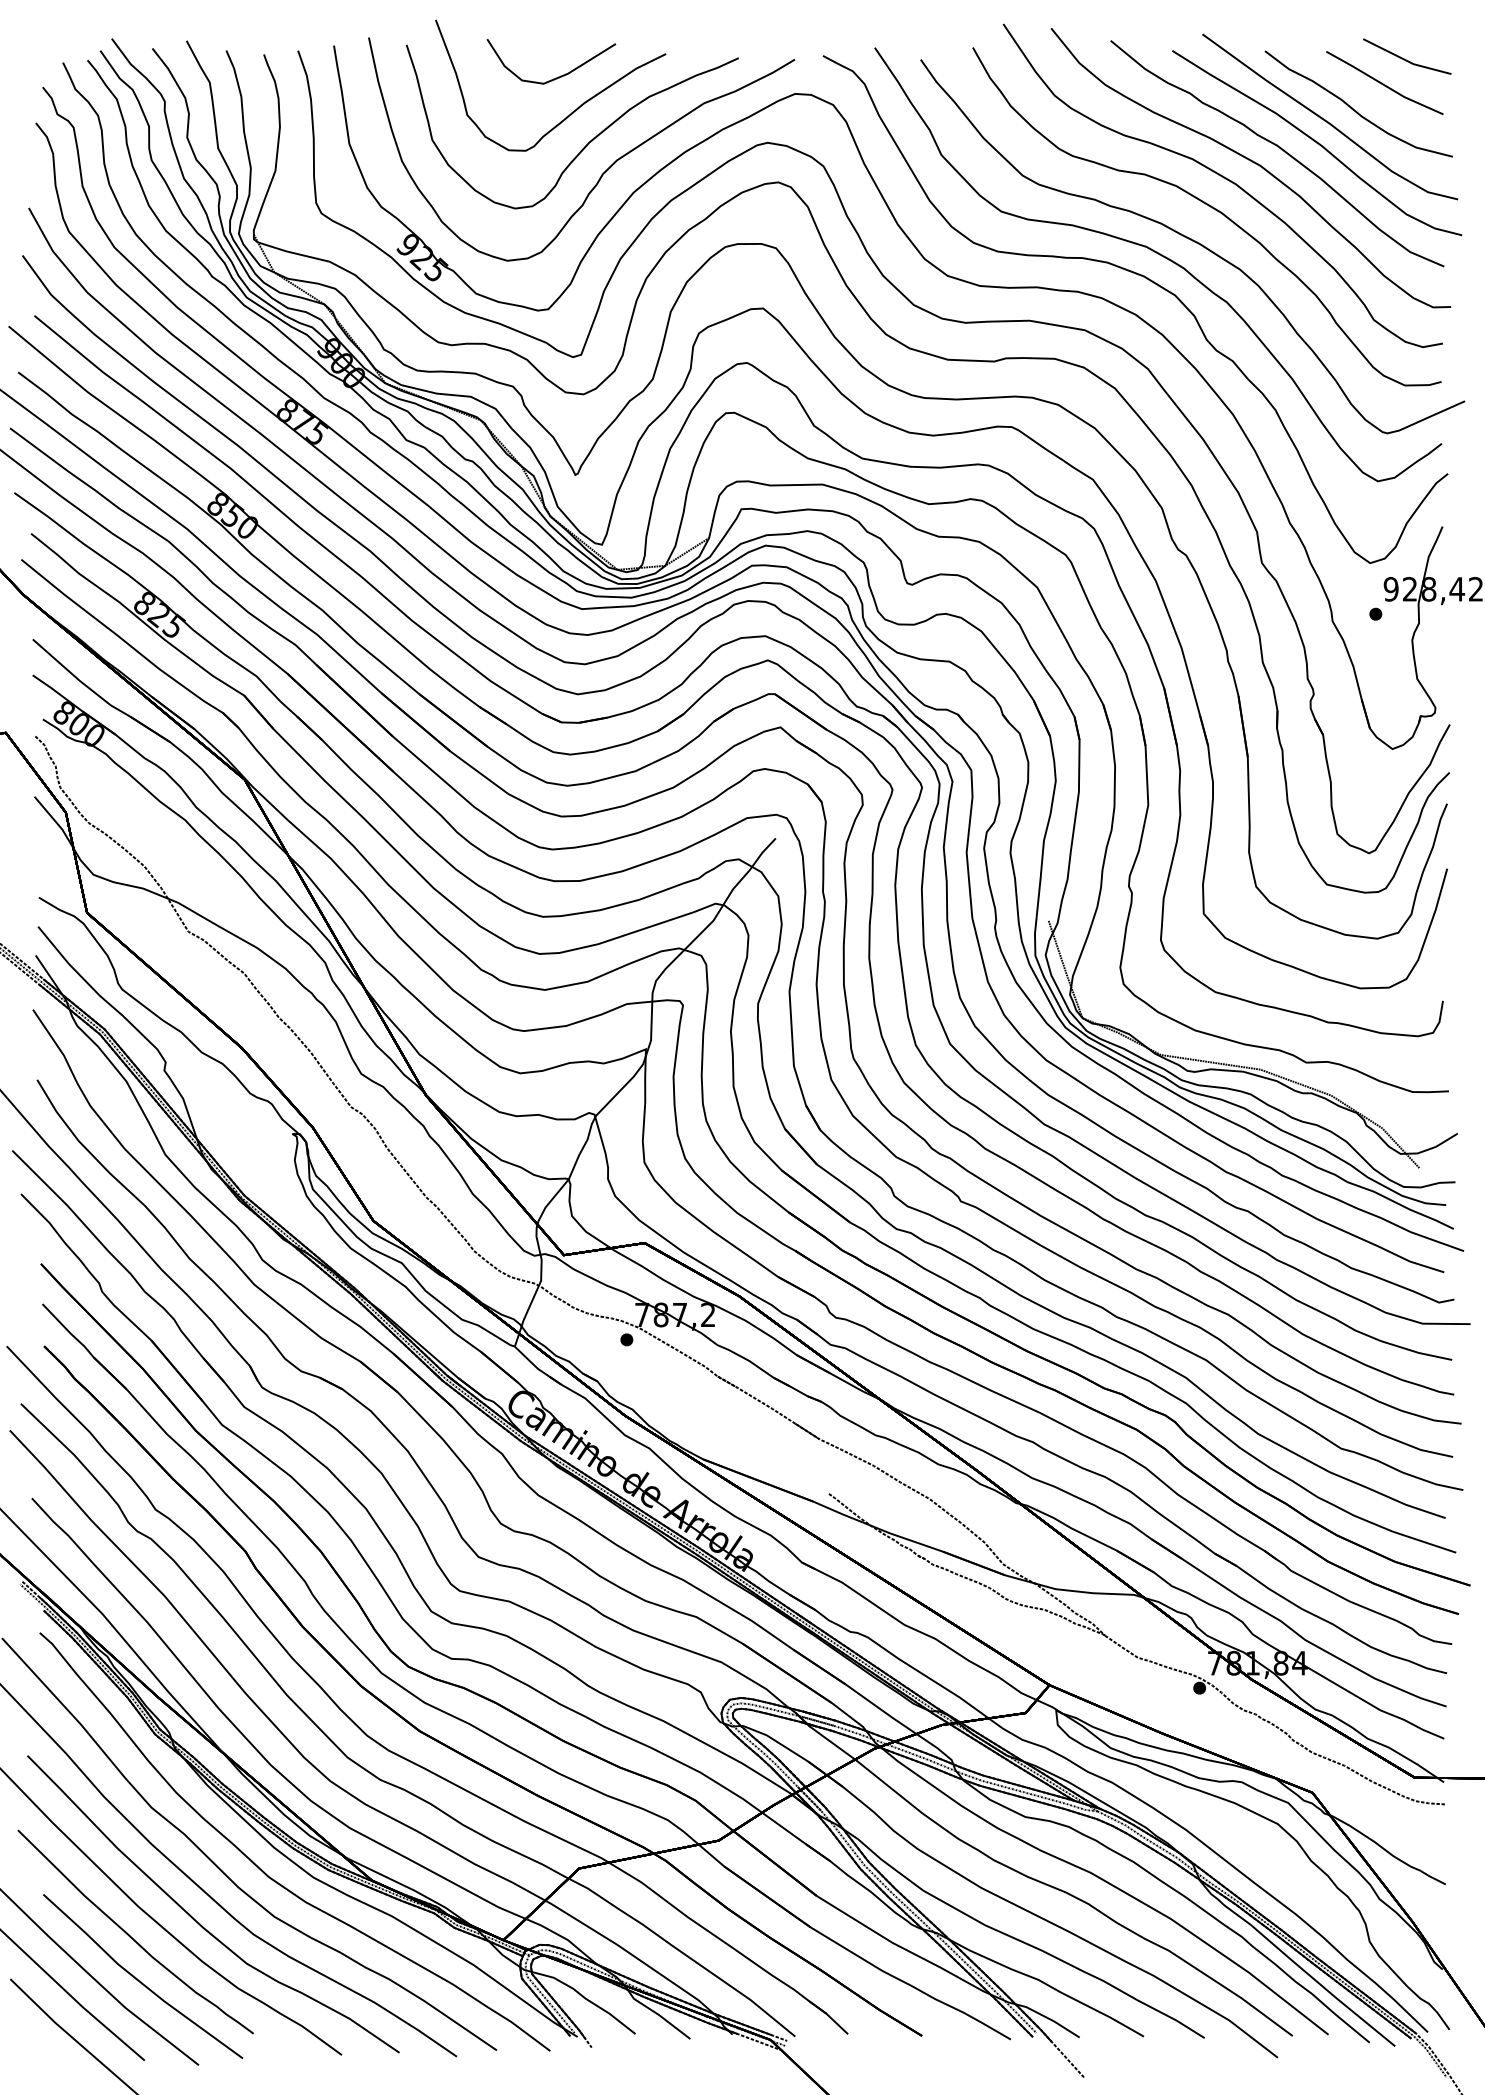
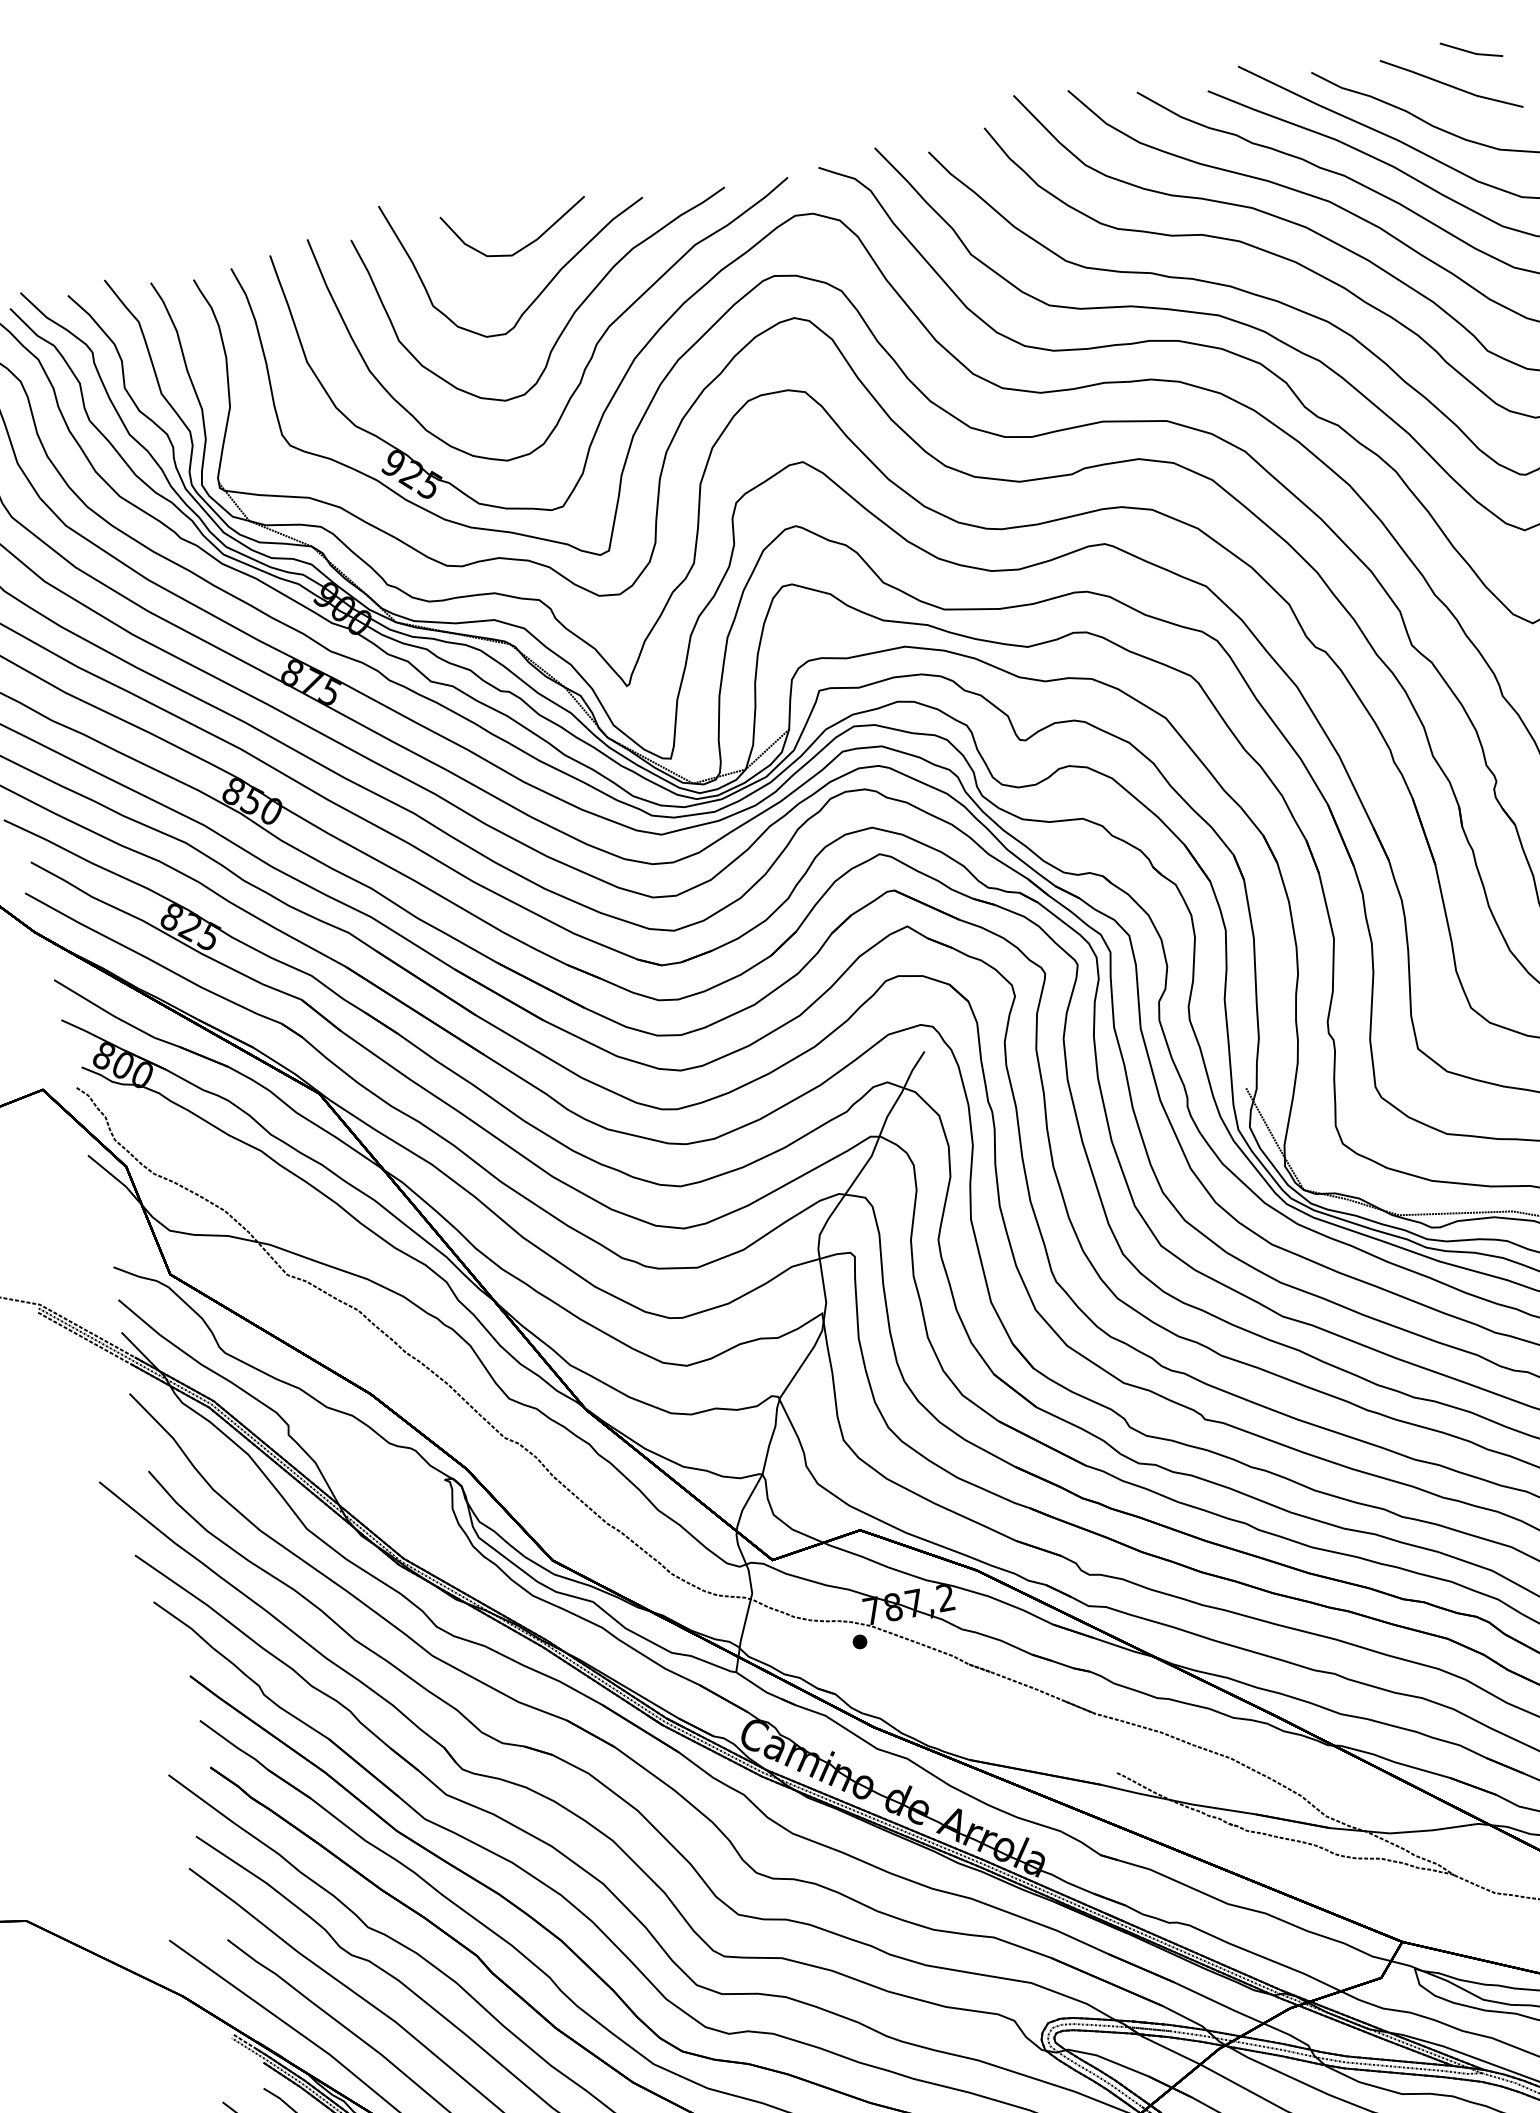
part: (1407, 56) -> (1471, 49), size x0.6

